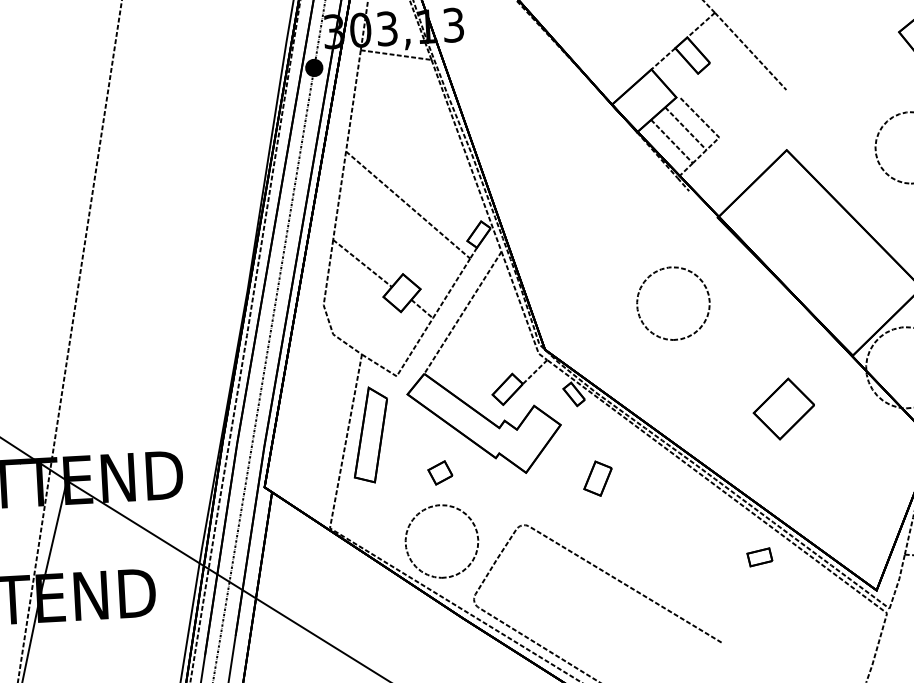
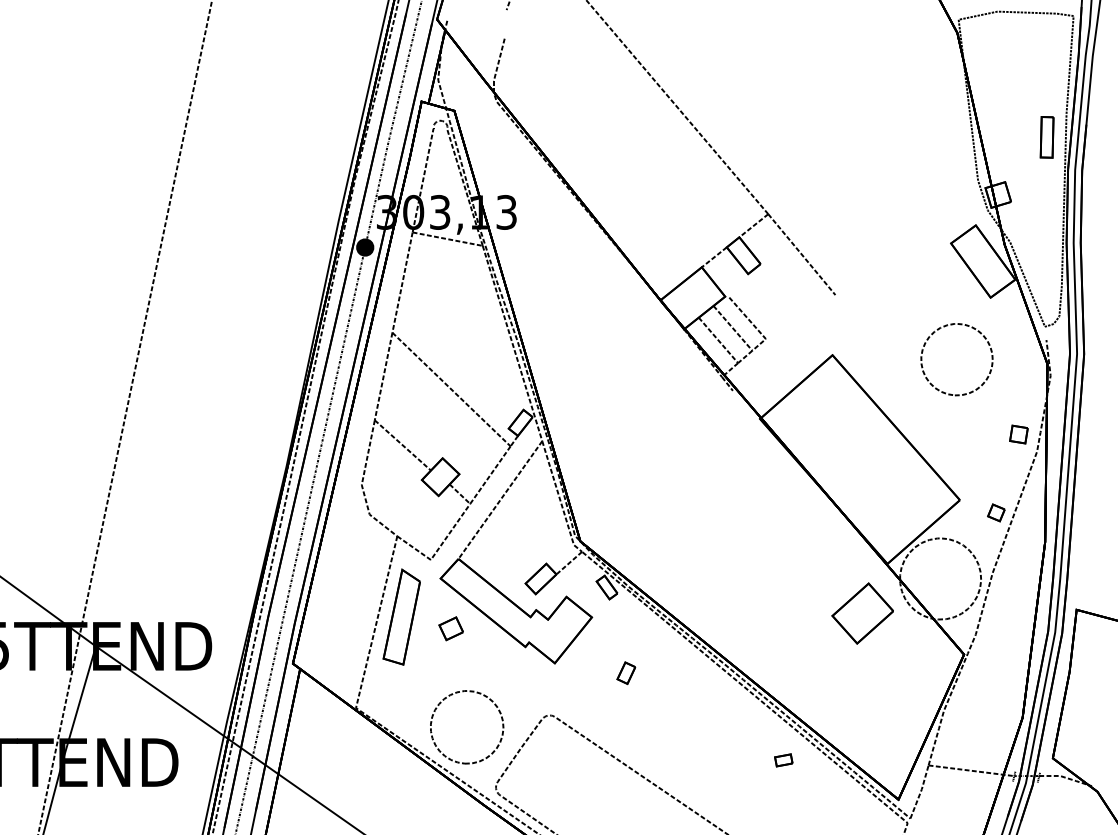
part: (708, 307) -> (745, 508), removed
part: (783, 409) -> (862, 613), moved
part: (439, 472) -> (450, 628), moved
part: (598, 479) -> (626, 673), size x0.62
part: (759, 557) -> (783, 760), size x0.71

